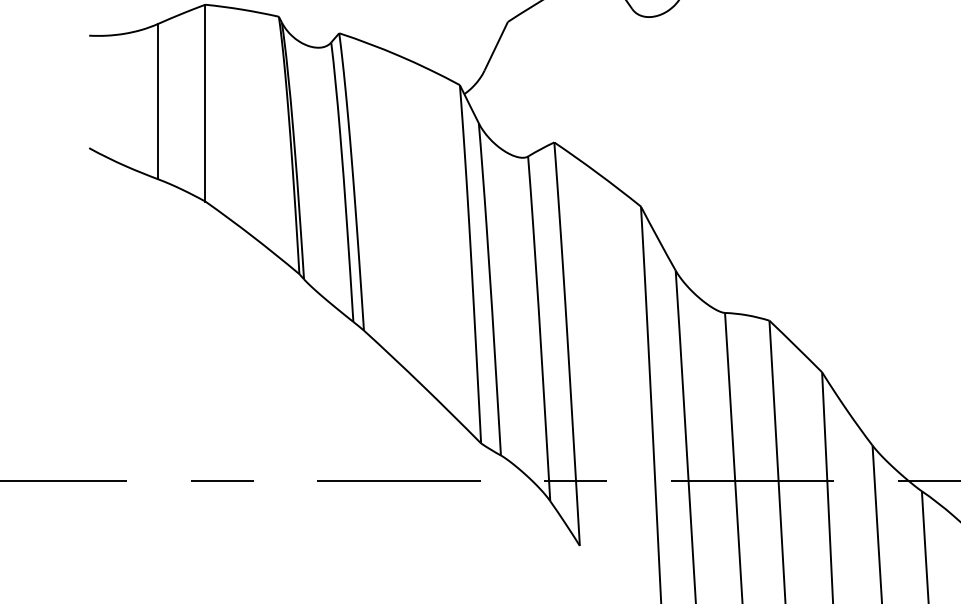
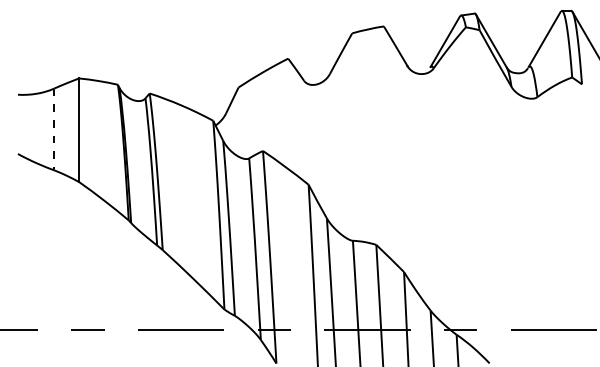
line: (158, 101) -> (54, 129), solid -> dashed

